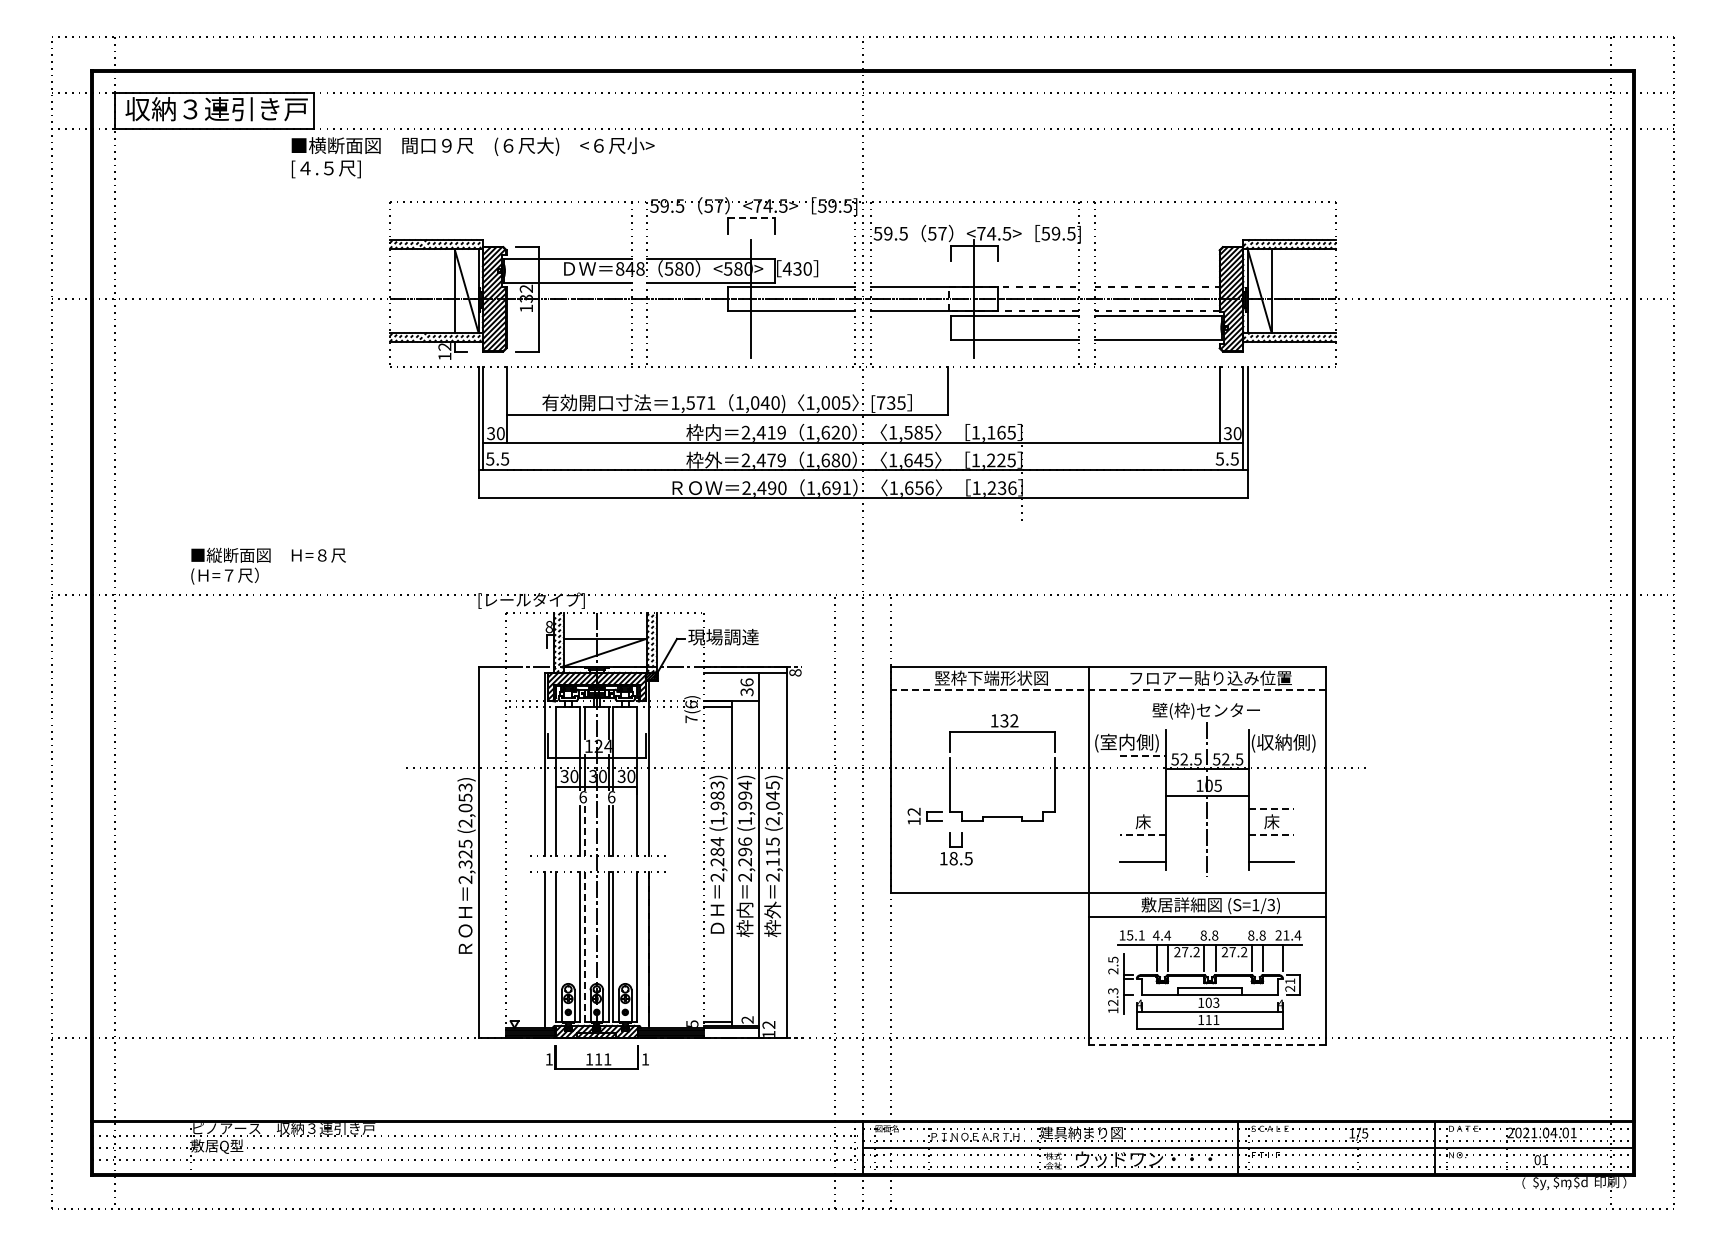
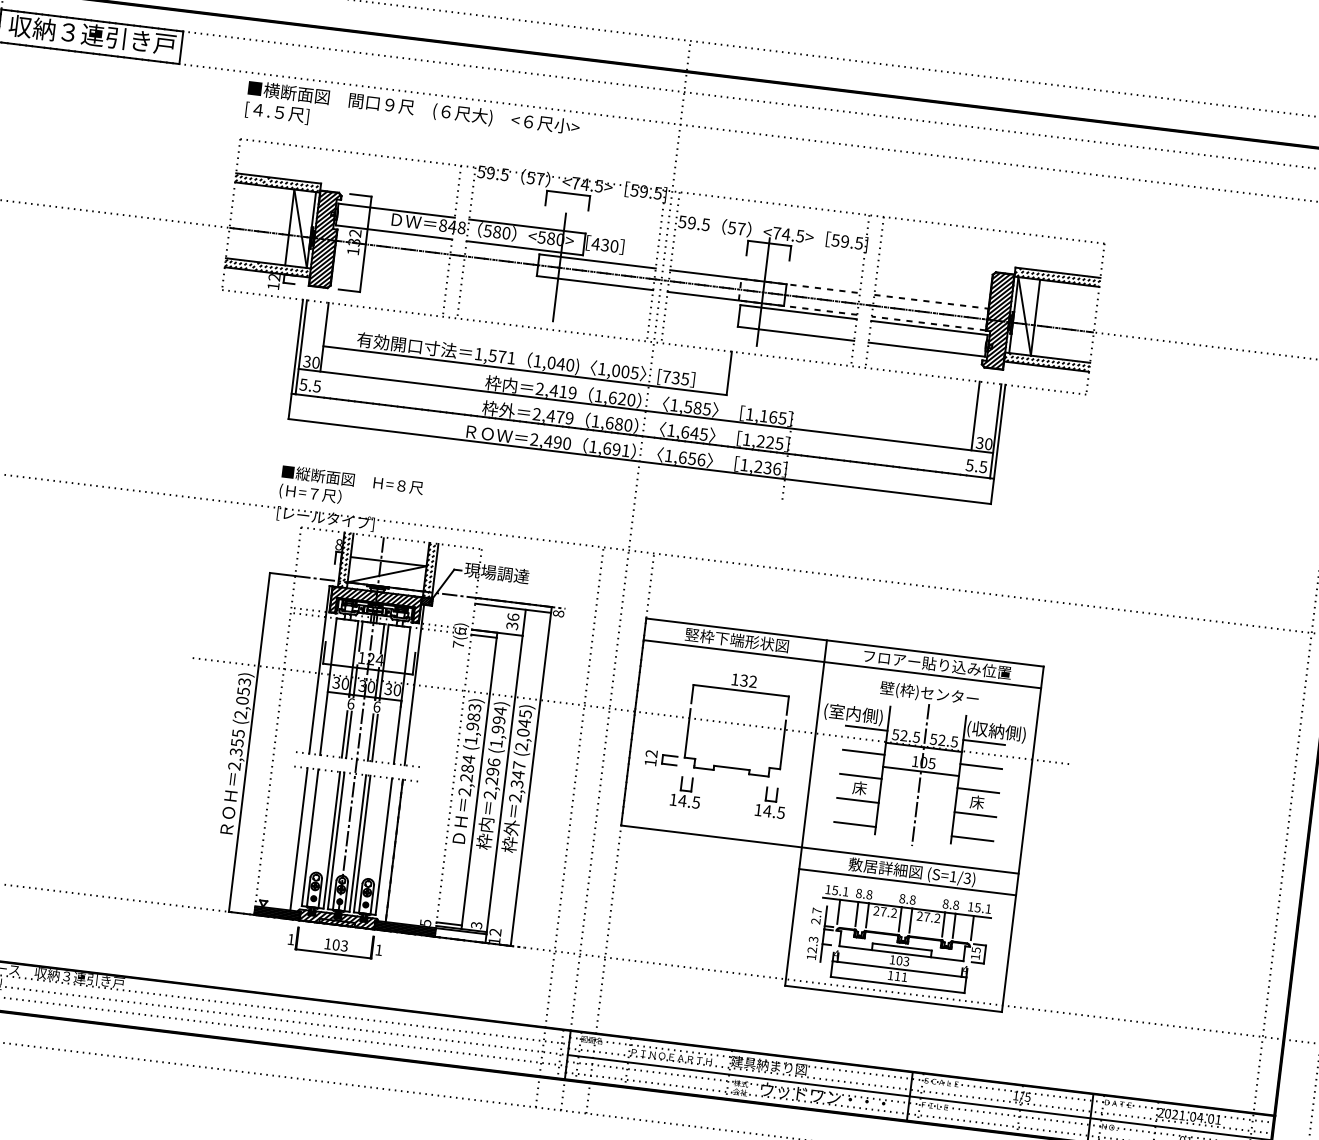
text: (472, 157) -> (412, 118), moved
line: (751, 217) -> (568, 193), dashed -> solid
text: (268, 565) -> (351, 489), moved
line: (1108, 690) -> (842, 664), dashed -> solid
line: (1142, 756) -> (866, 728), dashed -> solid
line: (1271, 756) -> (984, 742), added
line: (1142, 782) -> (863, 752), added
line: (1271, 782) -> (981, 766), added
line: (1142, 808) -> (860, 775), added
line: (1271, 808) -> (978, 790), dashed -> solid
line: (584, 831) -> (348, 735), dashed -> solid
line: (1142, 835) -> (857, 800), dashed -> solid
line: (1271, 835) -> (975, 814), dashed -> solid
part: (1049, 848) -> (771, 802), added
text: (772, 851) -> (517, 774), 2,115 -> 2,347
text: (465, 854) -> (237, 743), 2,325 -> 2,355
text: (953, 858) -> (682, 800), 18.5 -> 14.5
text: (1161, 935) -> (863, 894), 4.4 -> 8.8
text: (1288, 935) -> (979, 908), 21.4 -> 15.1
line: (584, 947) -> (335, 841), dashed -> solid
line: (1136, 957) -> (838, 911), added
text: (1113, 959) -> (817, 910), 2.5 -> 2.7
text: (1290, 984) -> (976, 953), 21 -> 15
text: (747, 1019) -> (476, 924), 2 -> 3
line: (1207, 1044) -> (893, 998), dashed -> solid
text: (603, 1059) -> (340, 945), 111 -> 103

